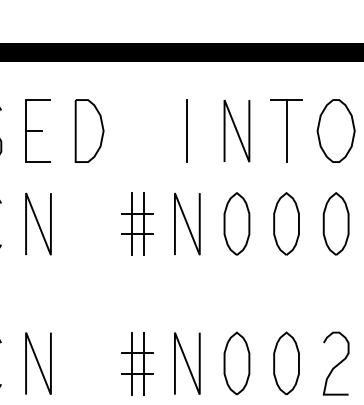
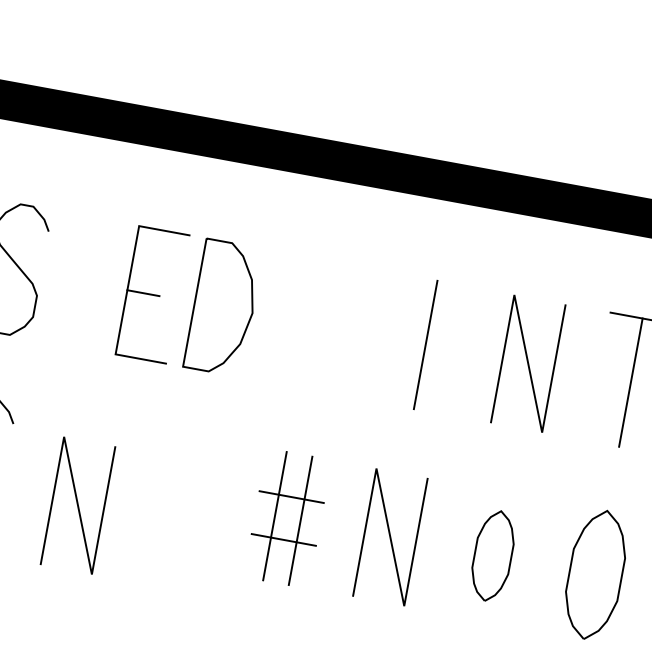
part: (37, 130) -> (151, 293), moved
line: (38, 223) -> (78, 504), moved
part: (236, 223) -> (492, 554), size x0.7

